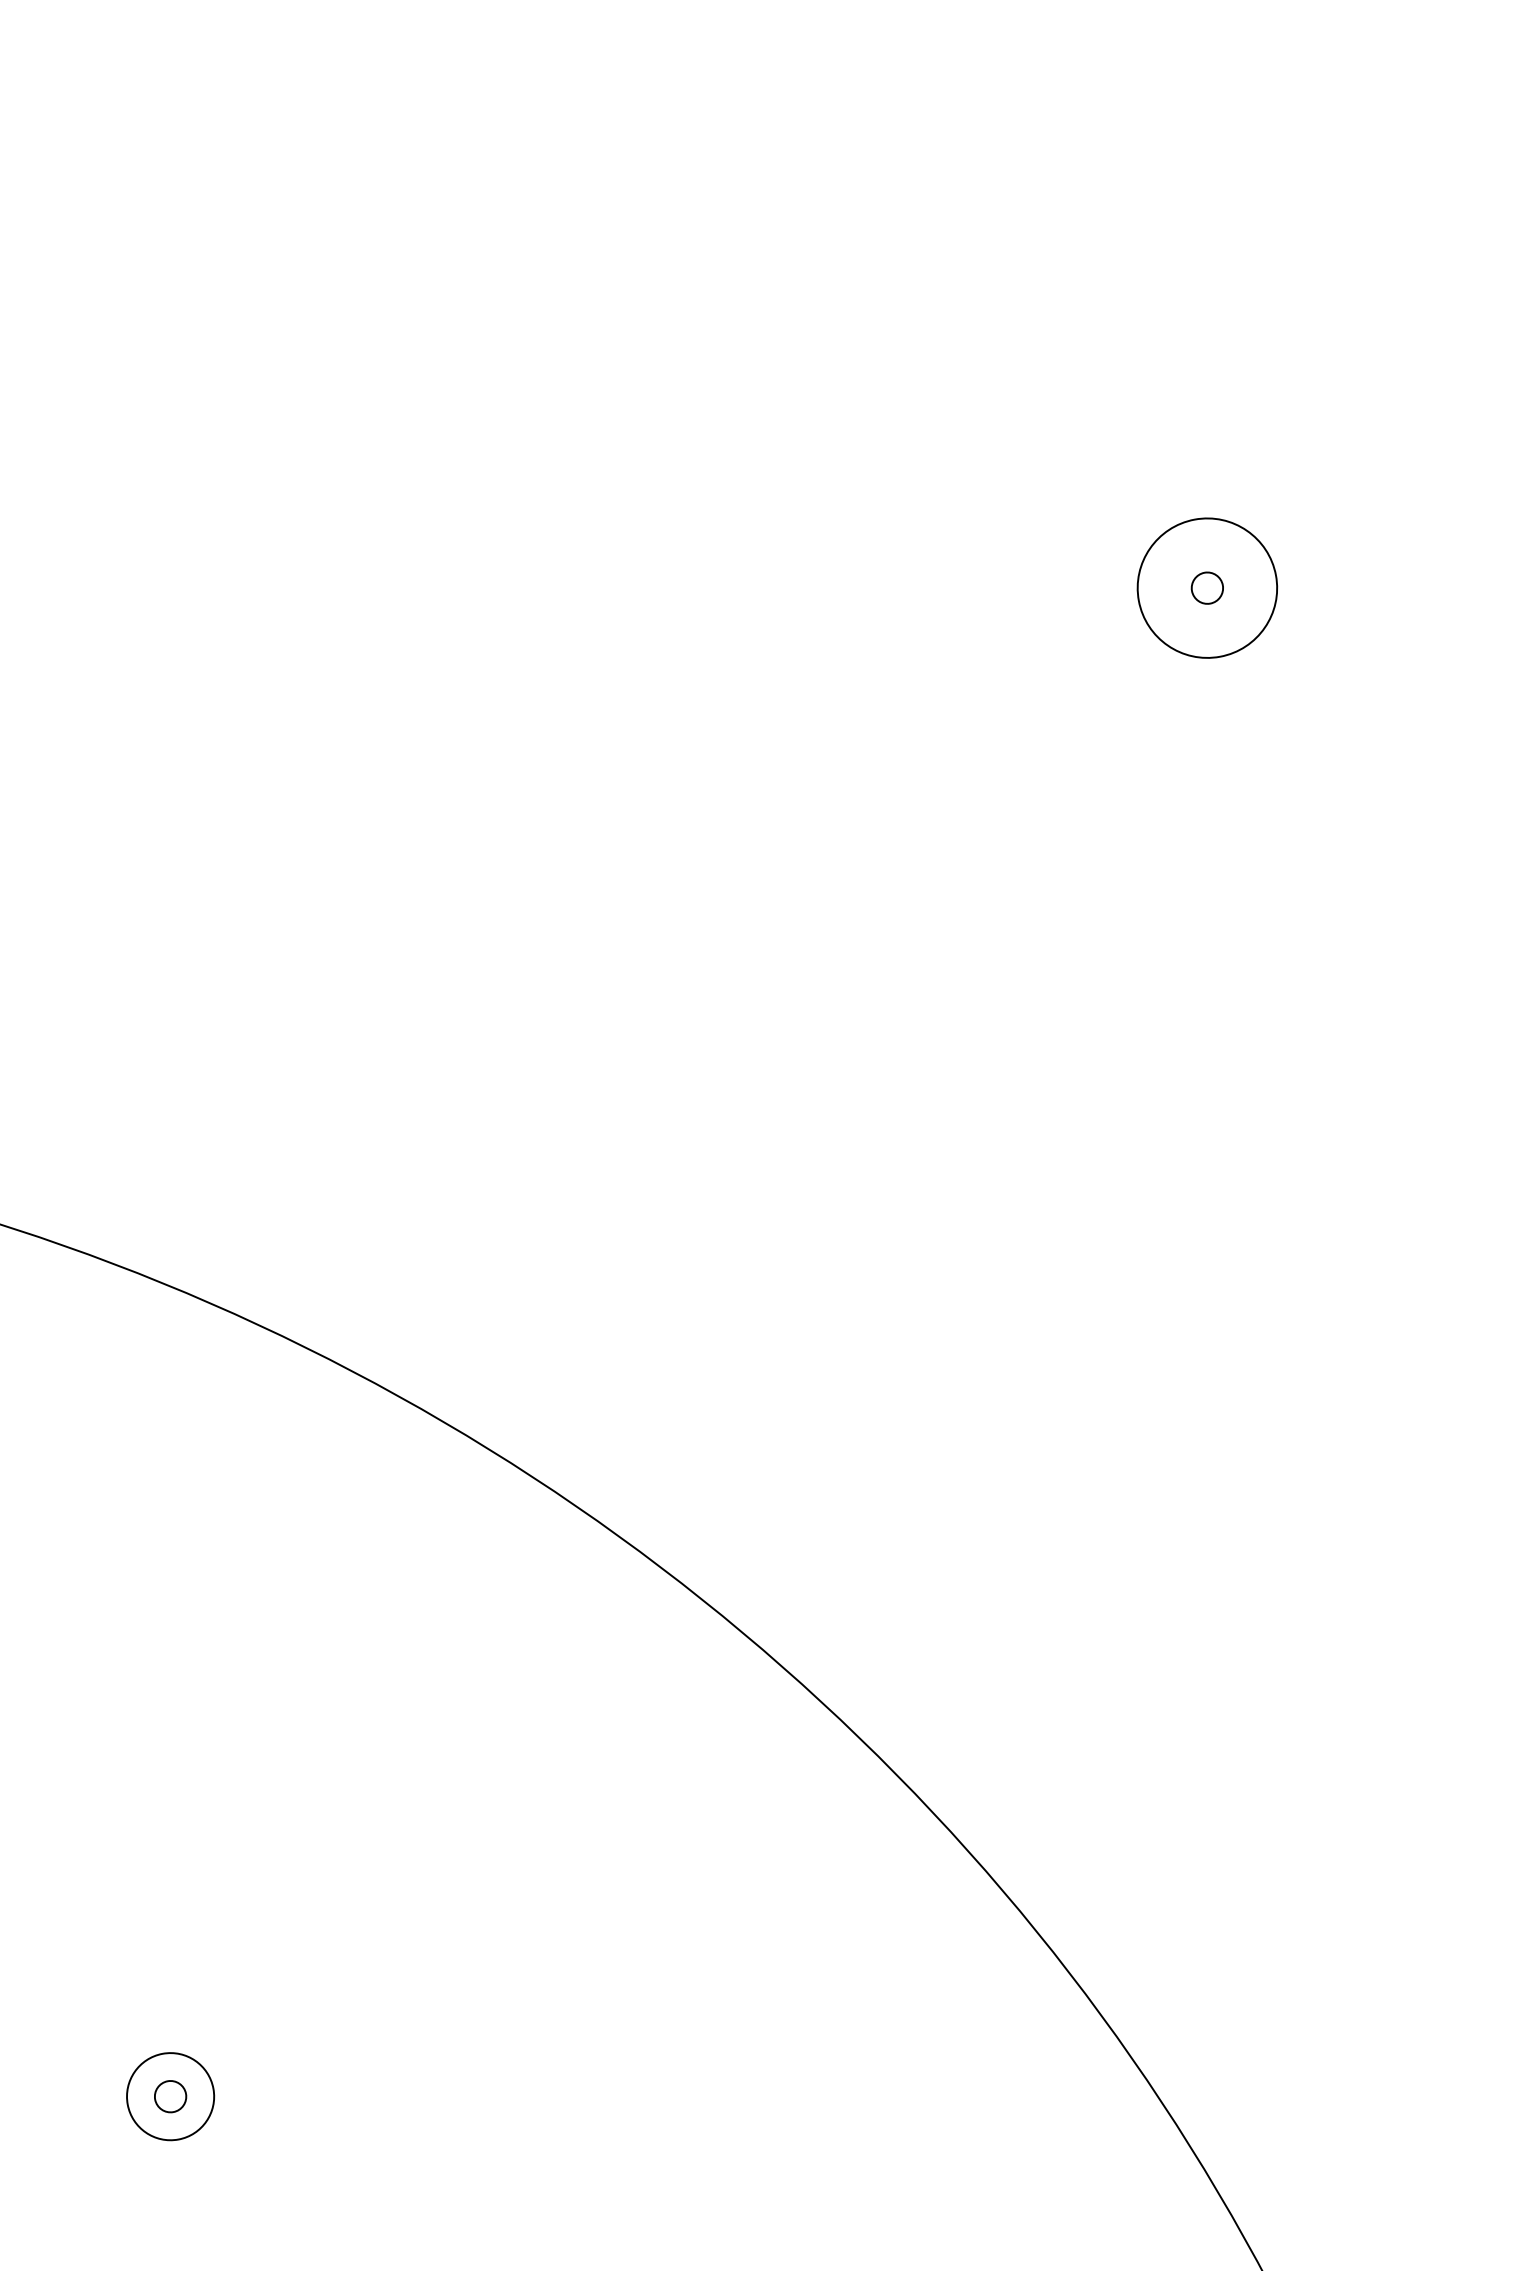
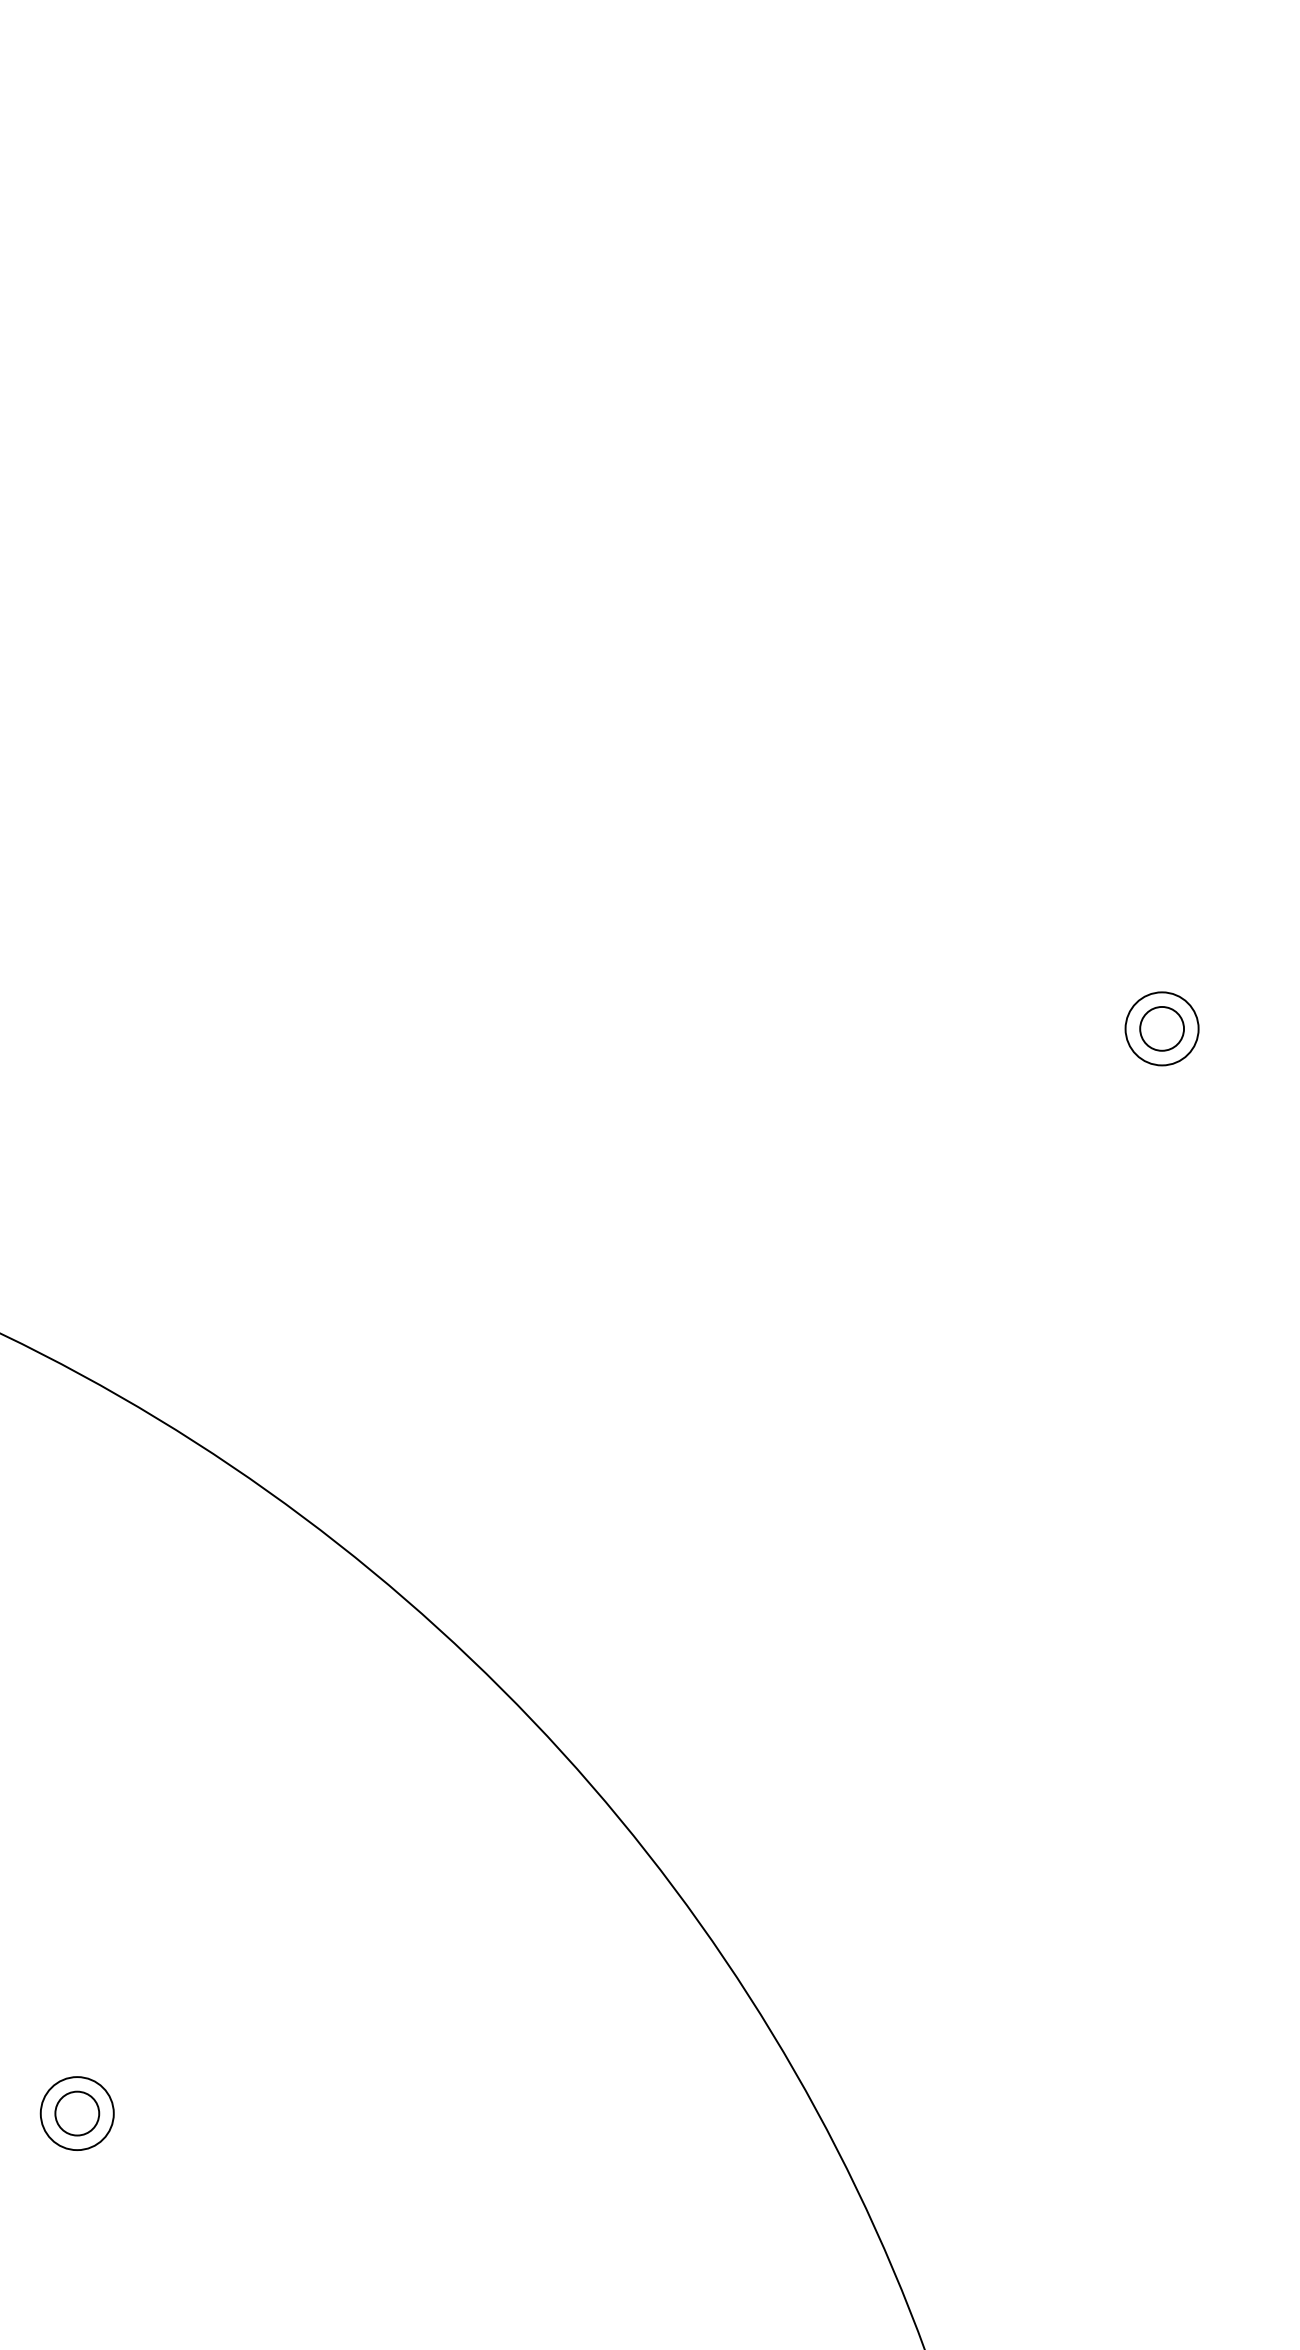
circle: (1206, 587) -> (1161, 1028), size x0.62
circle: (1207, 587) -> (1162, 1028), size x1.67
circle: (170, 2096) -> (77, 2113), size x1.67

